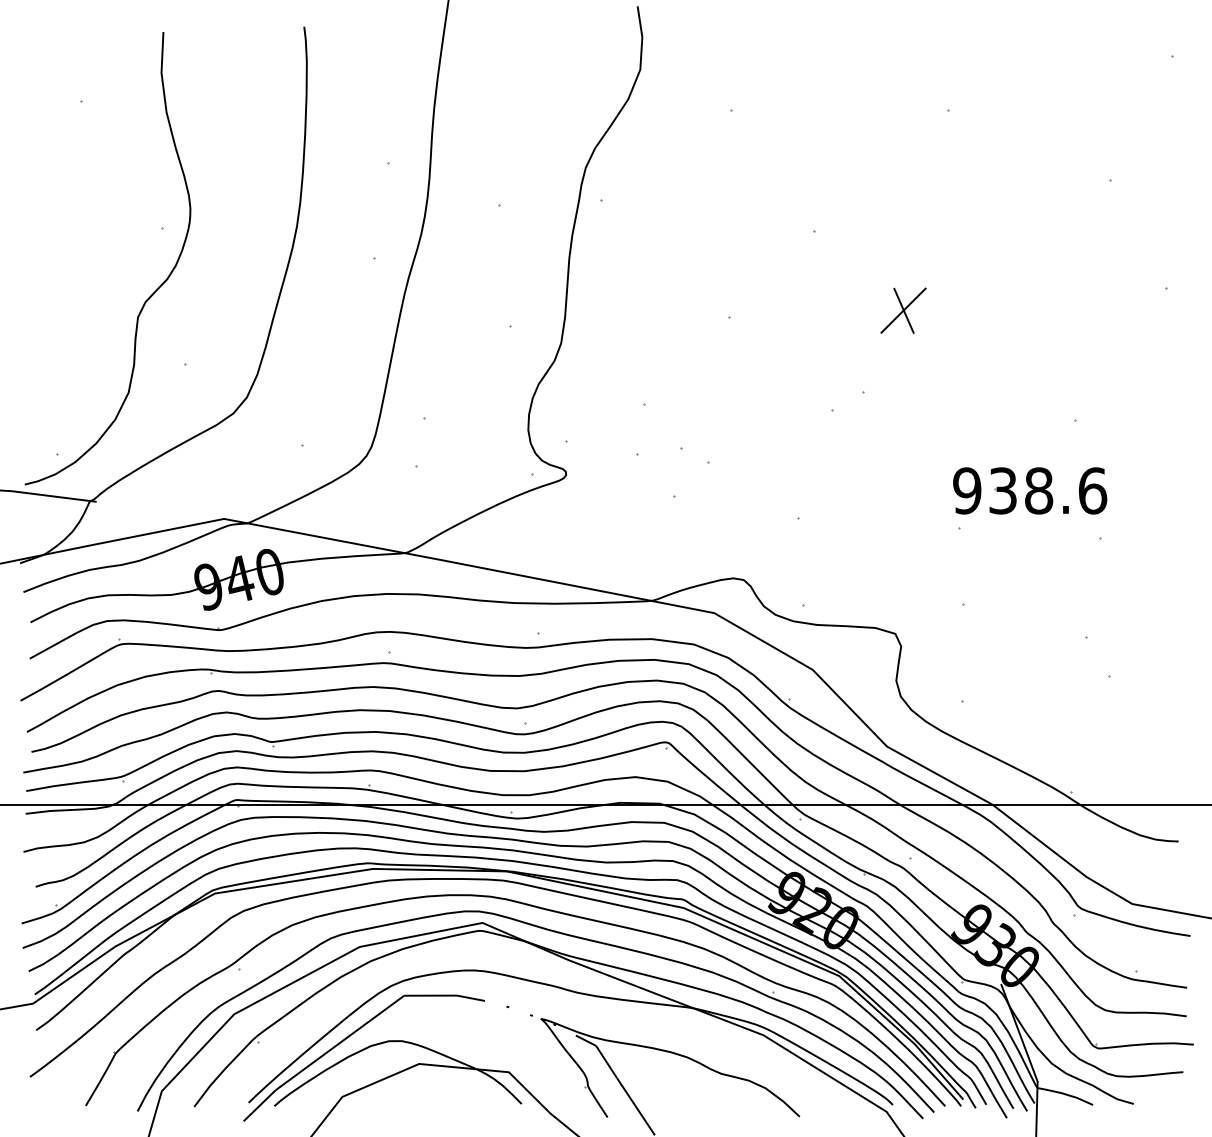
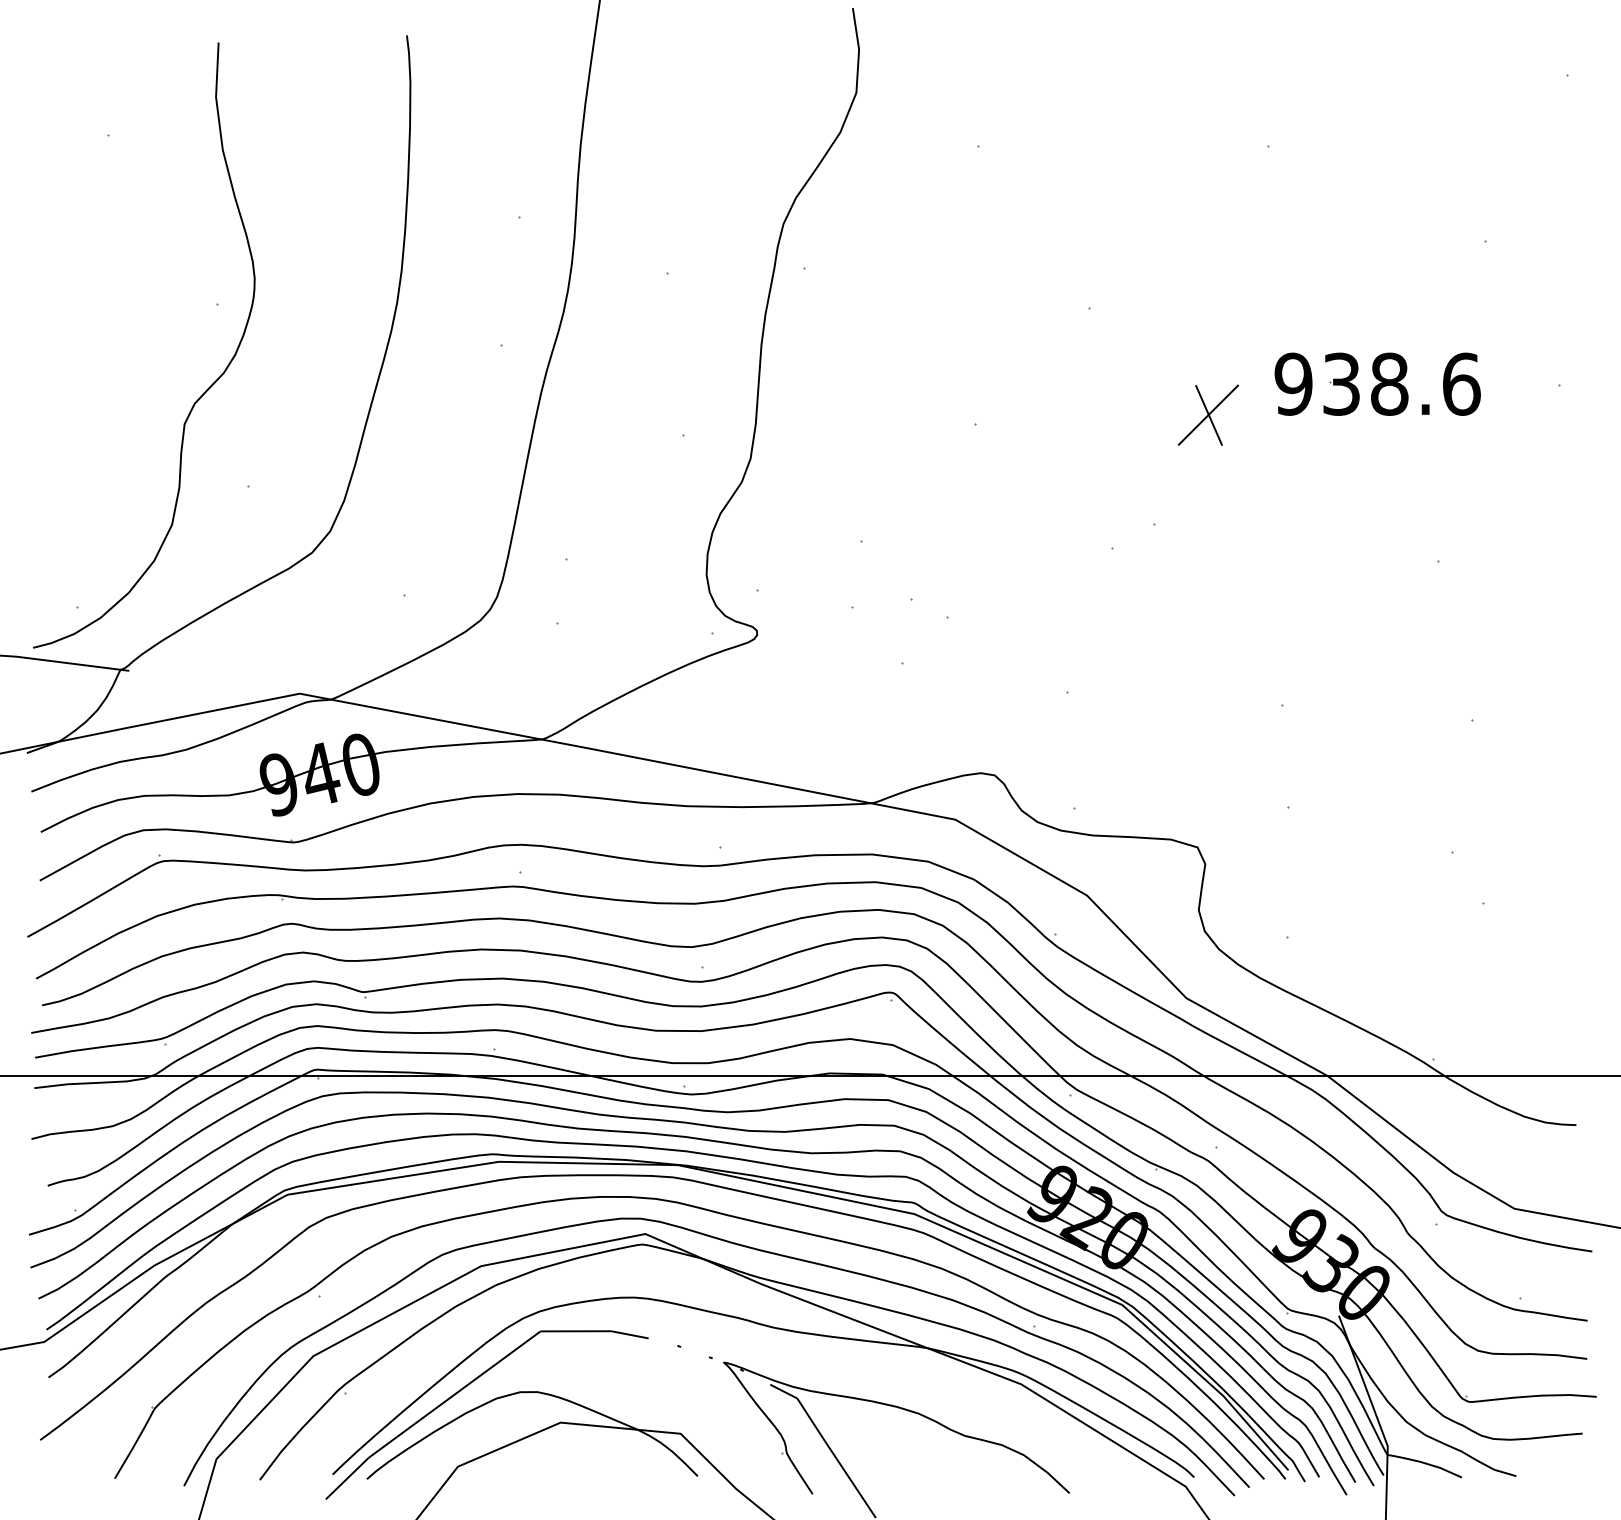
part: (1029, 490) -> (1377, 383), moved

